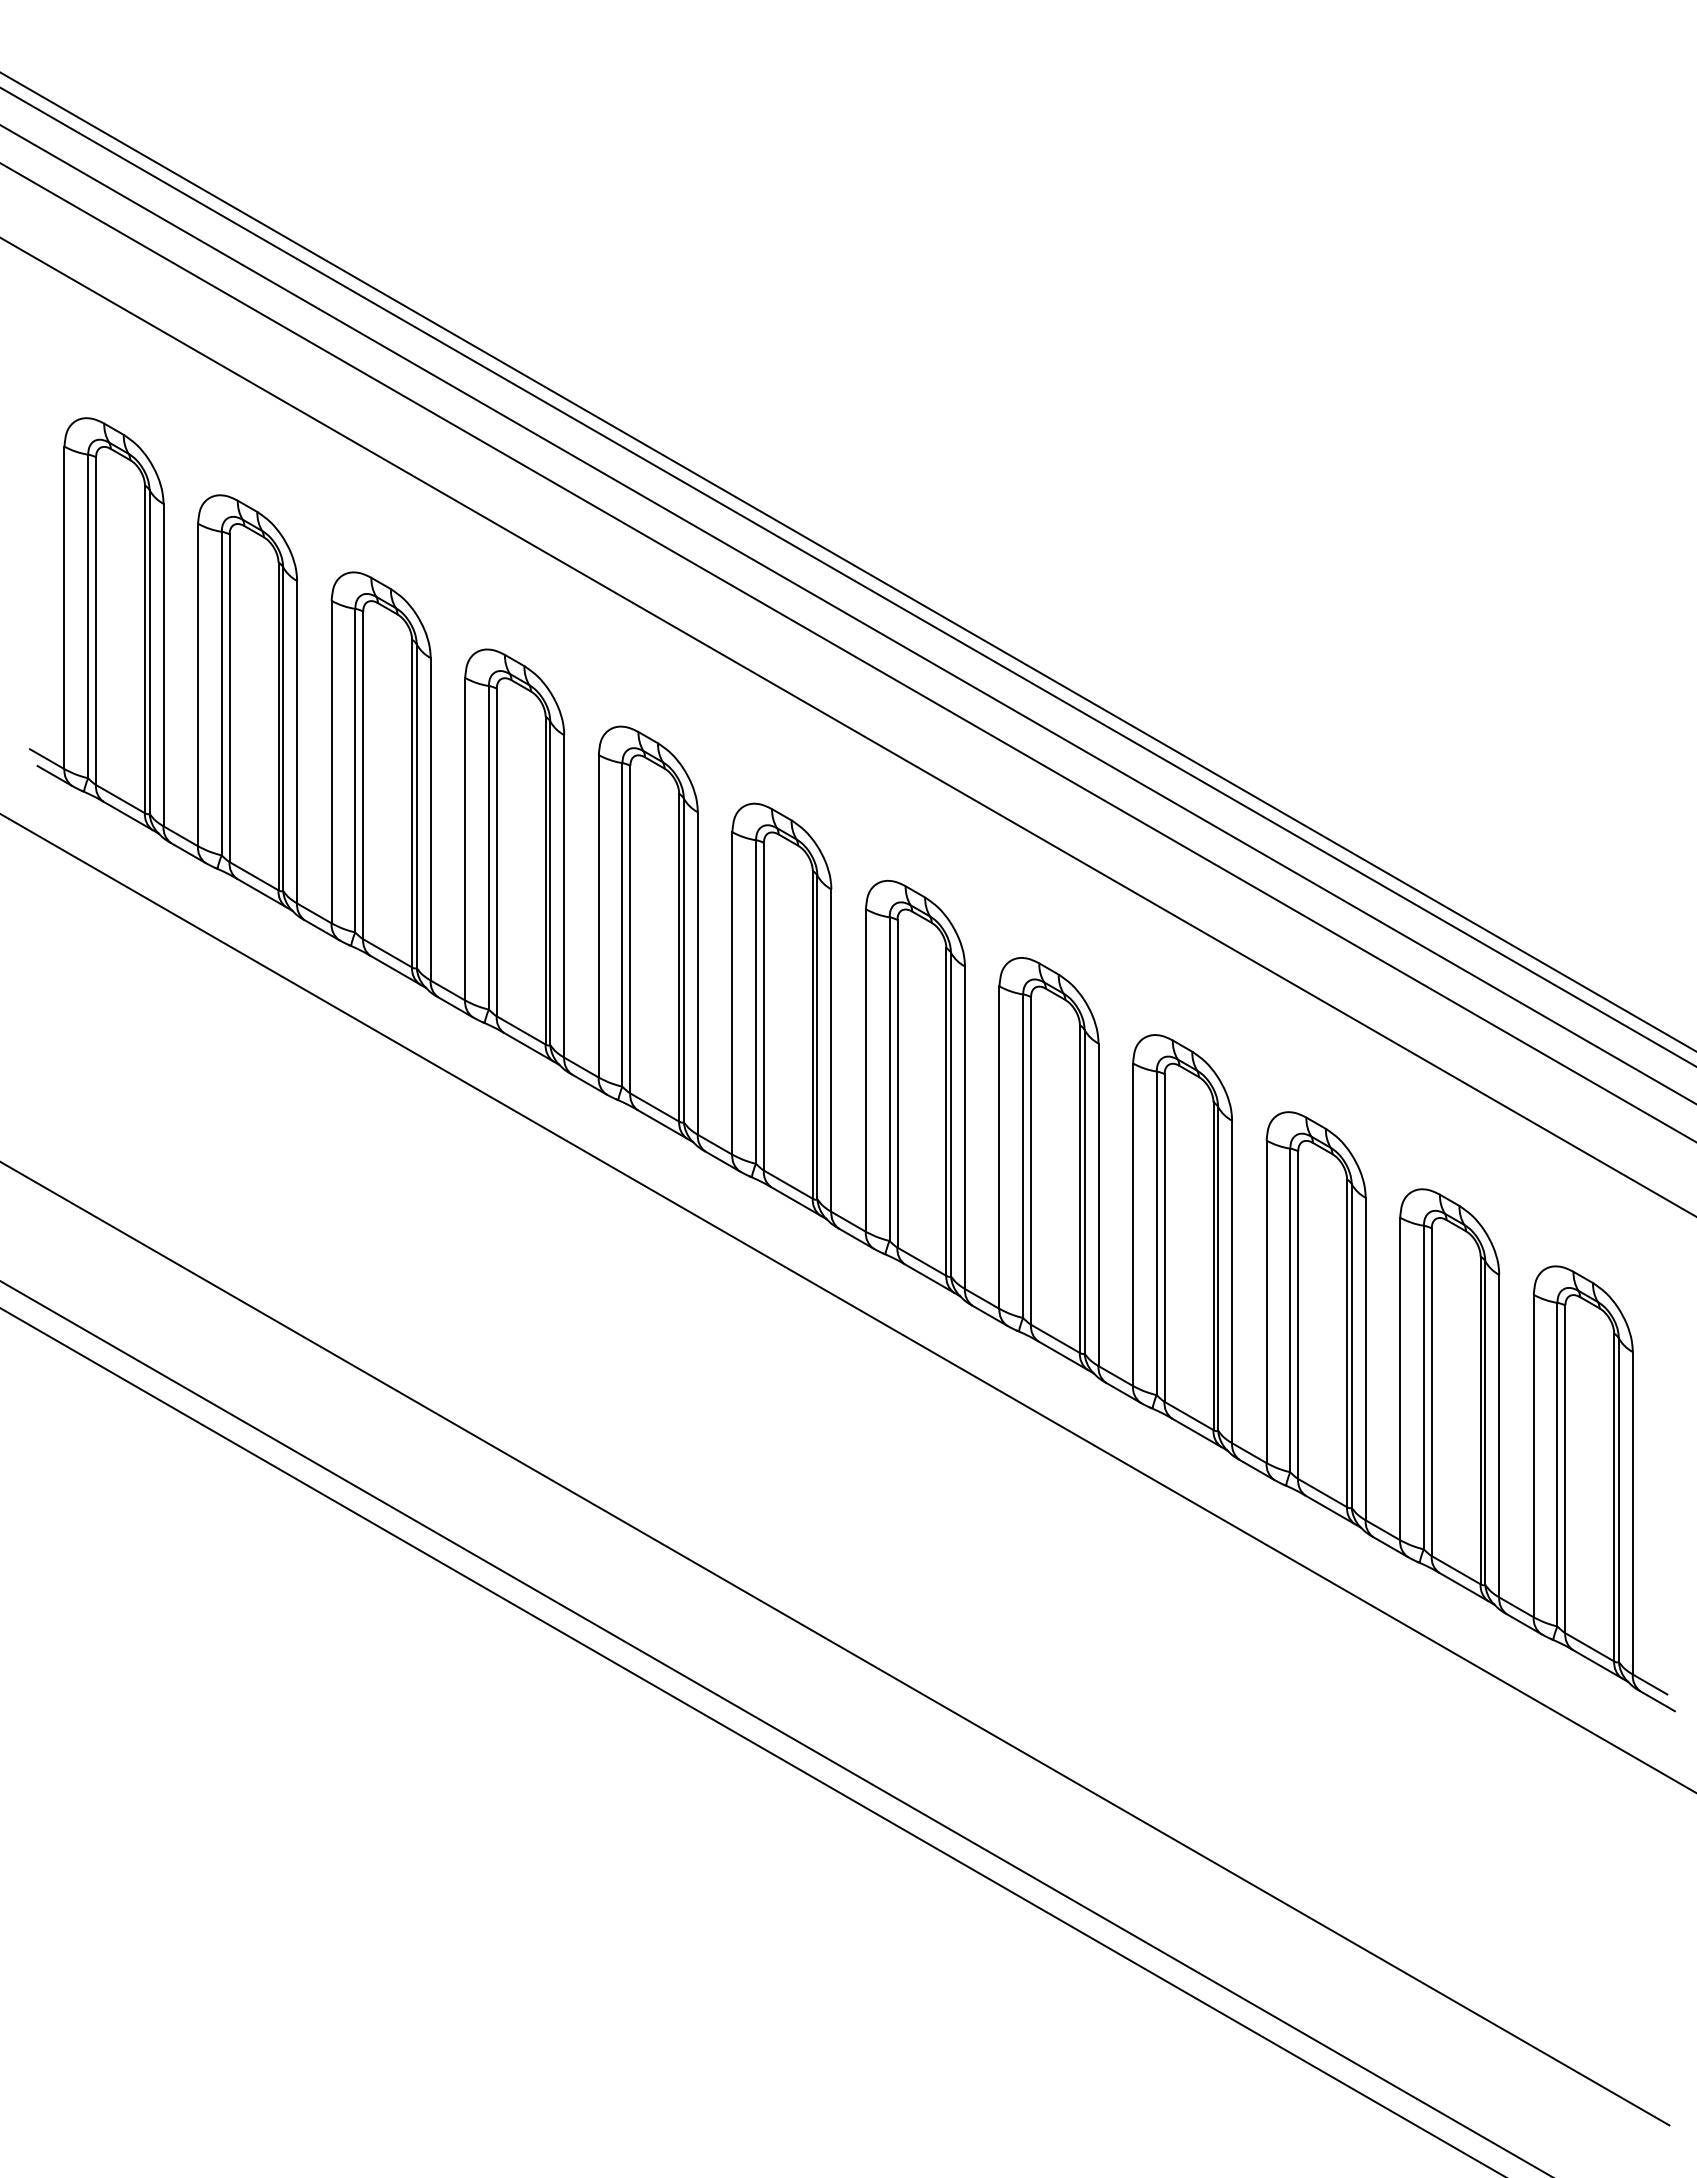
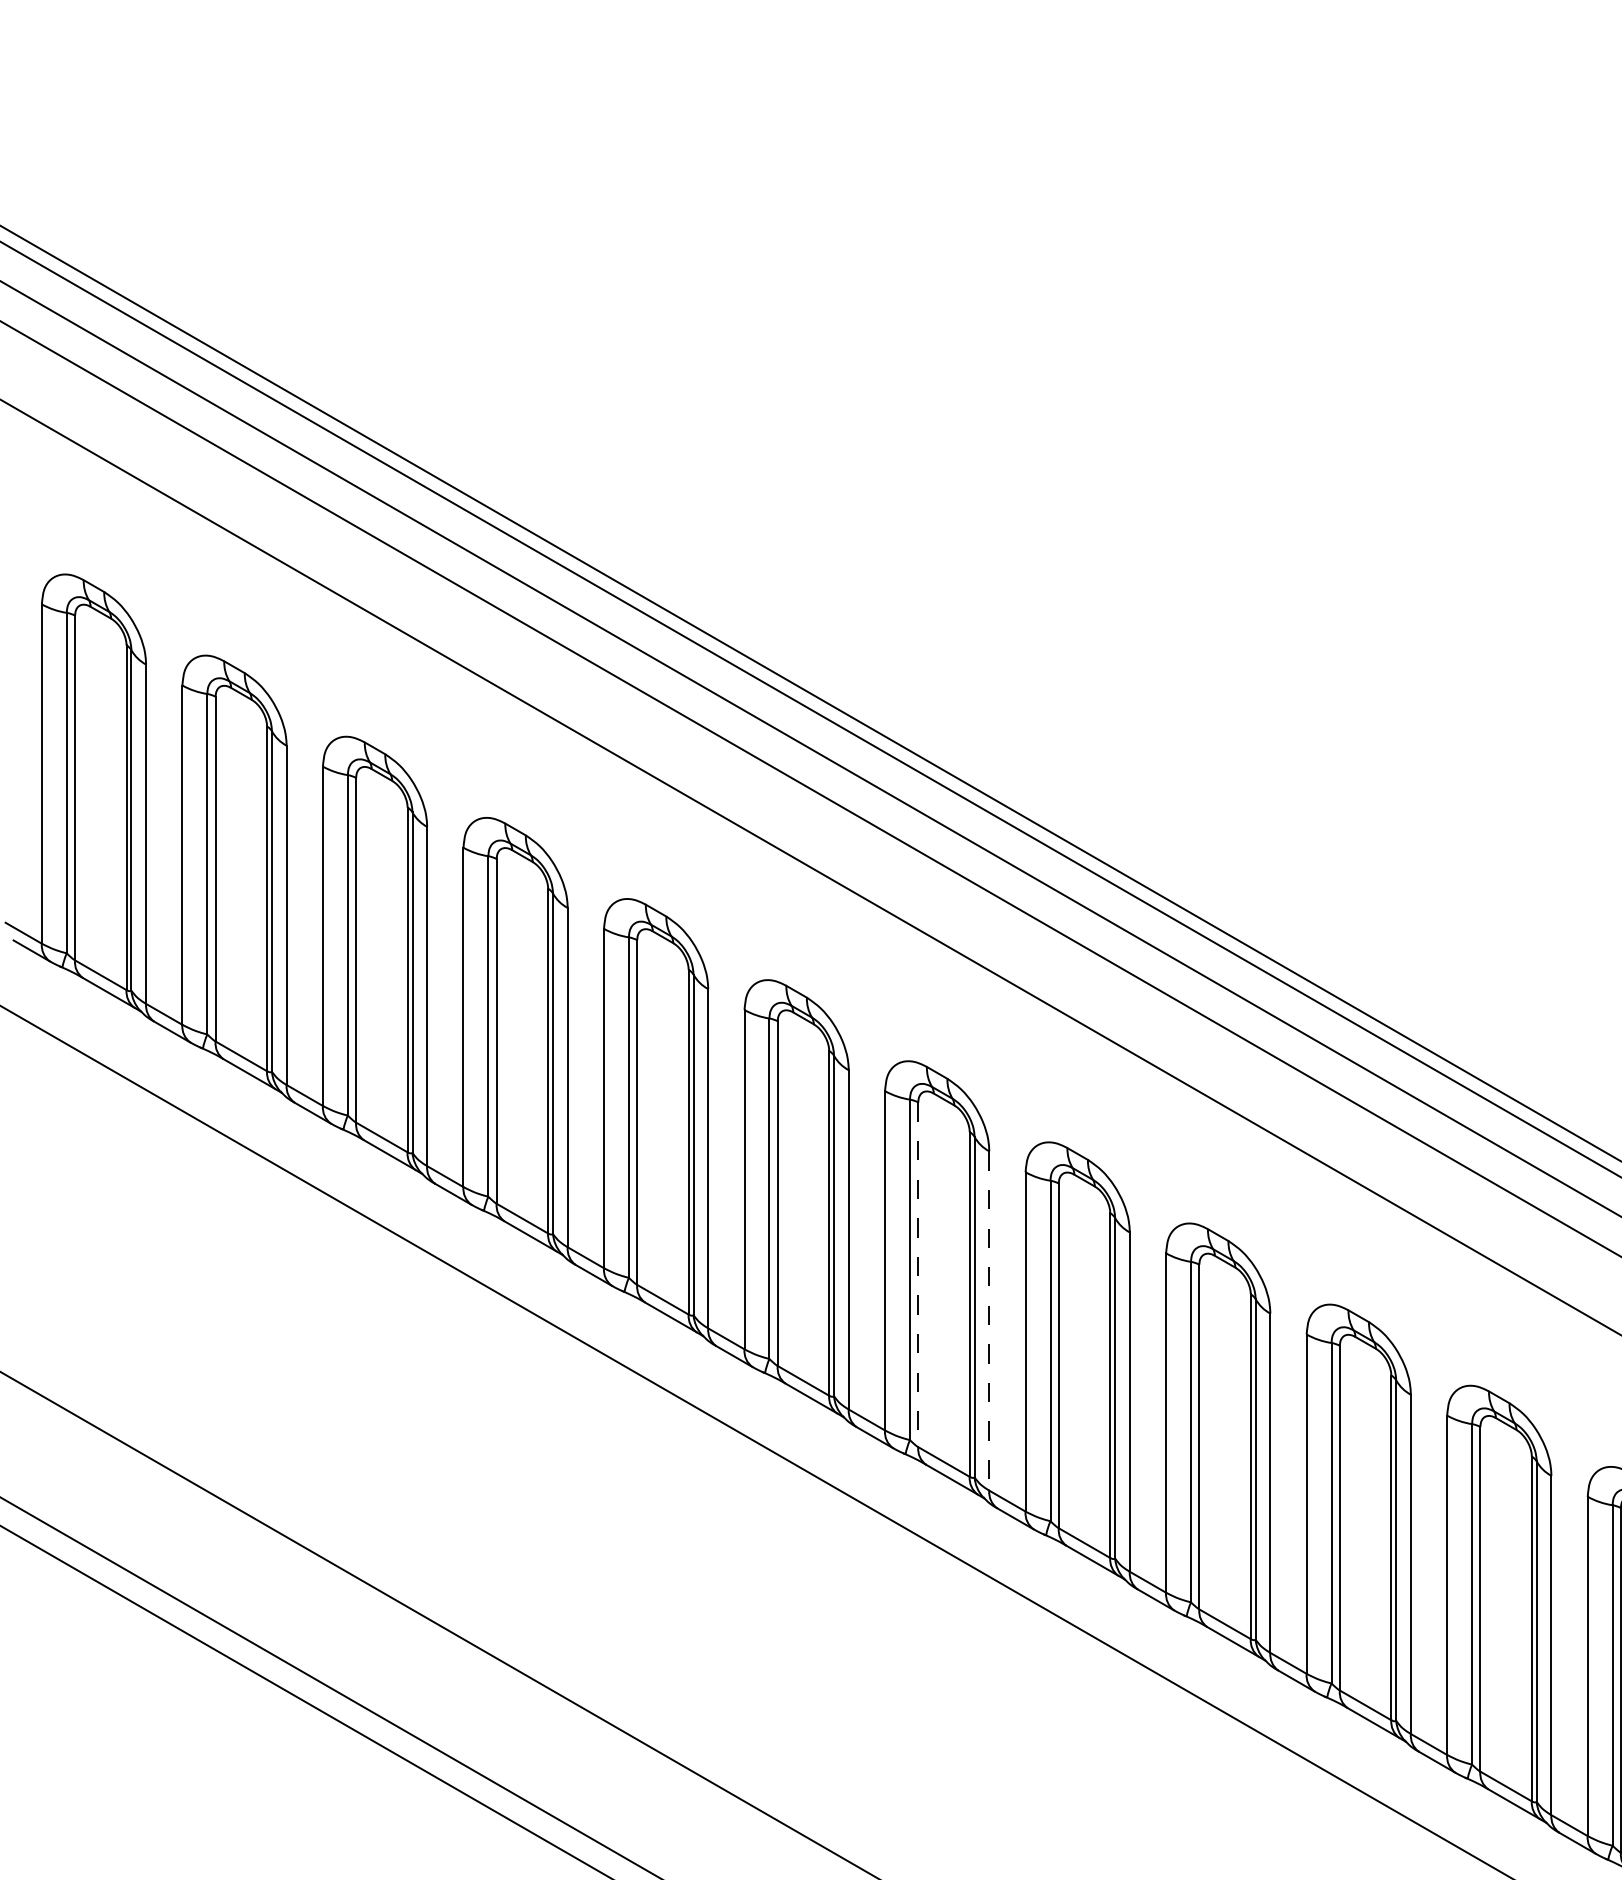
line: (897, 1083) -> (918, 1274), solid -> dashed
line: (964, 1128) -> (988, 1321), solid -> dashed

